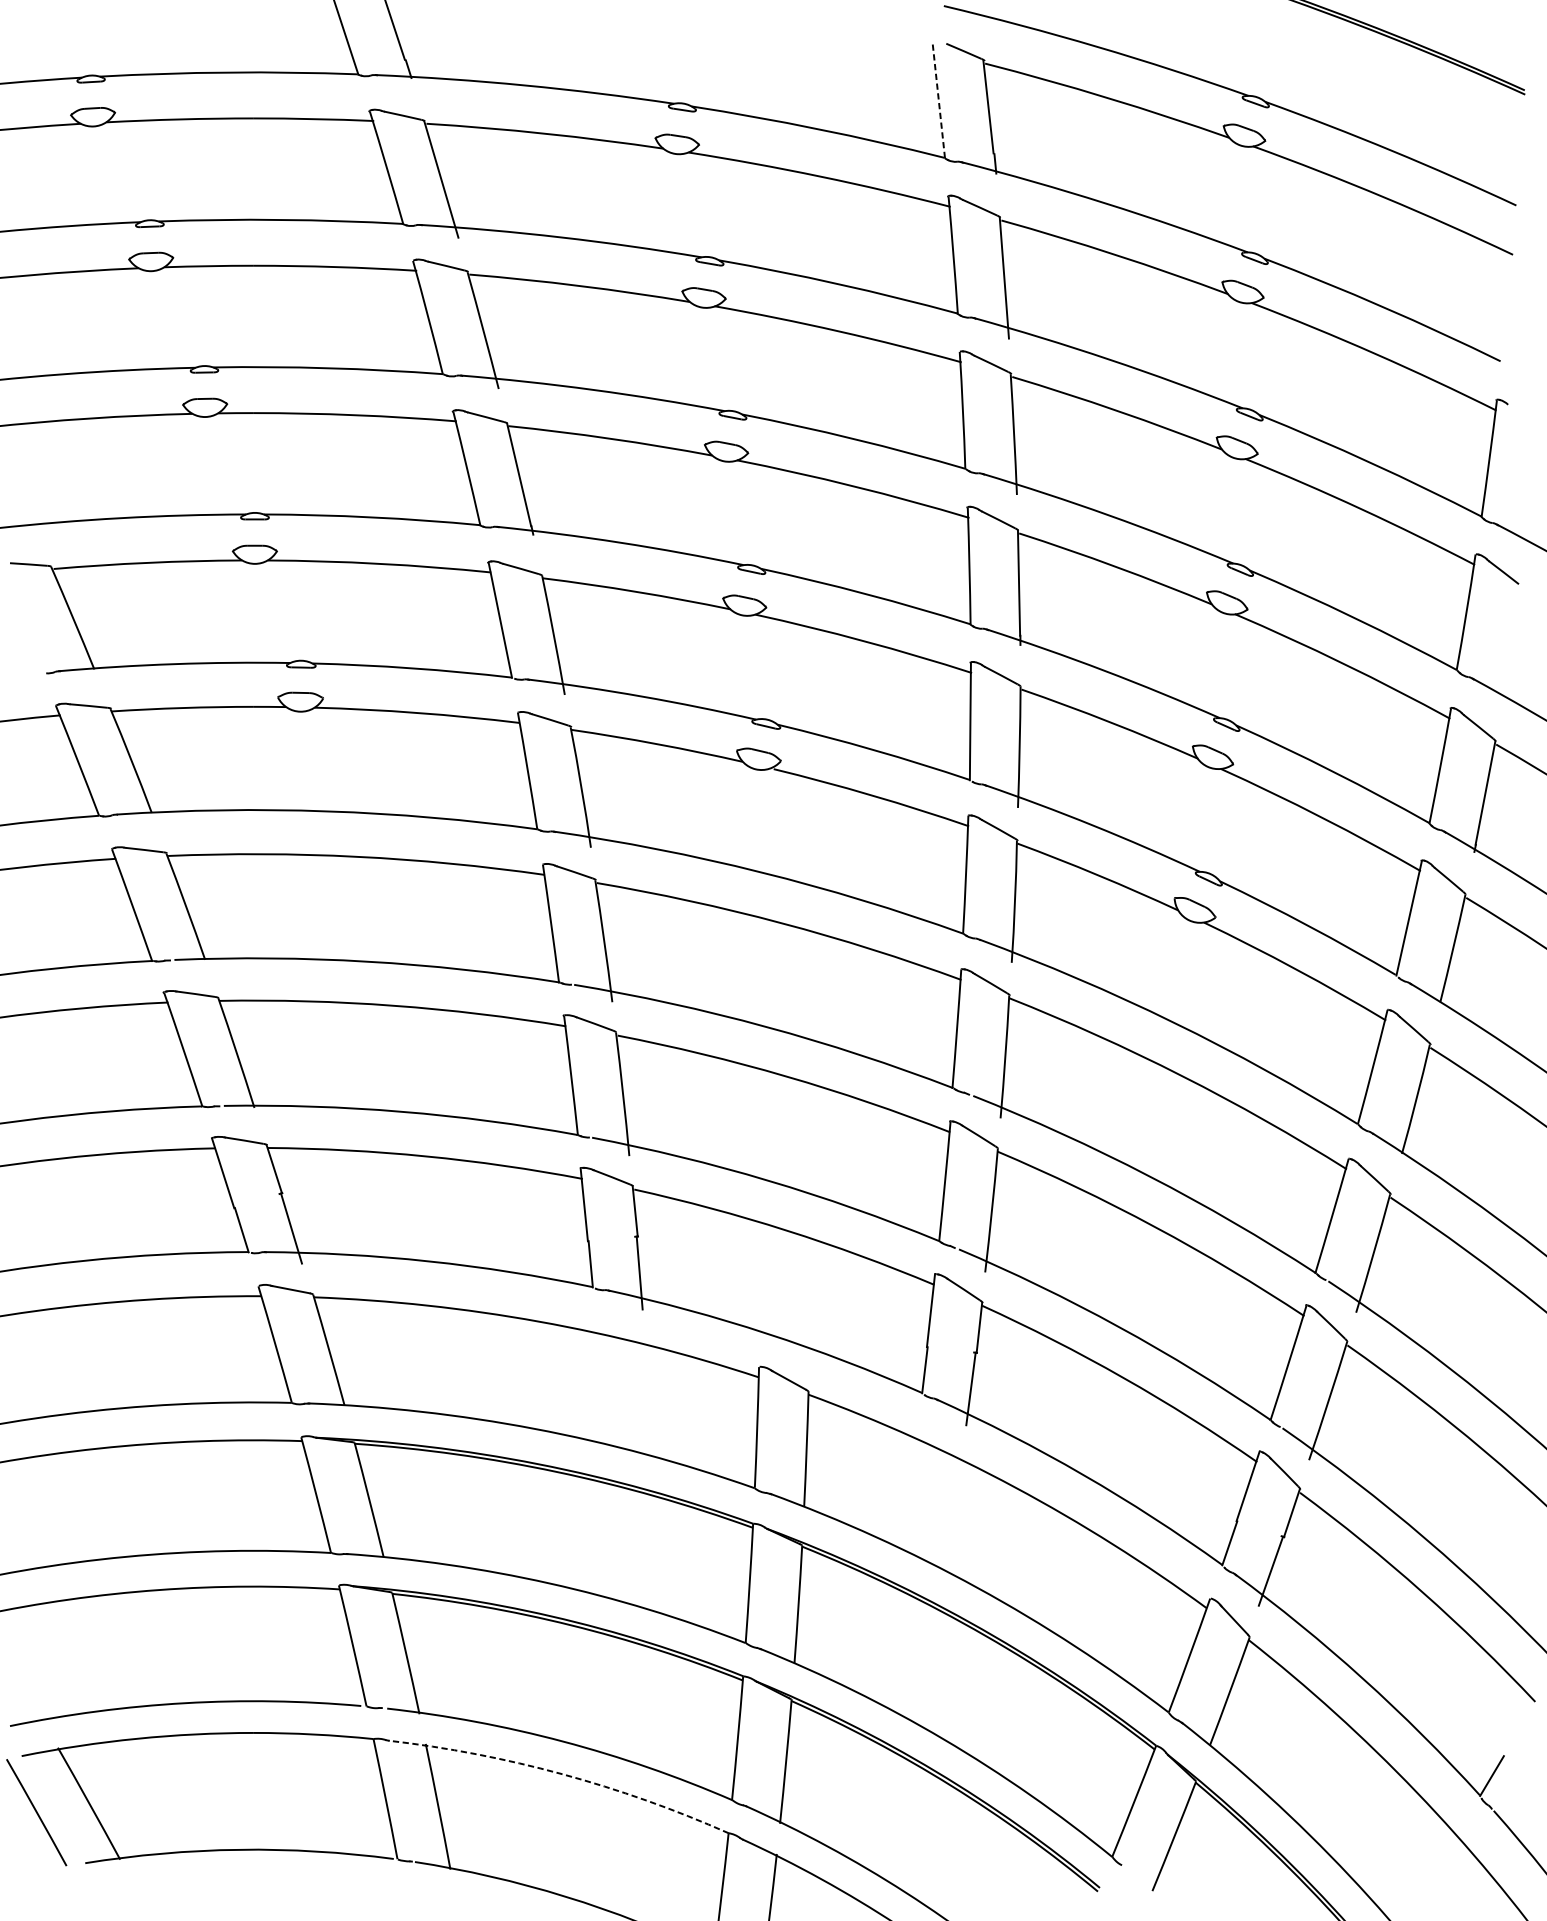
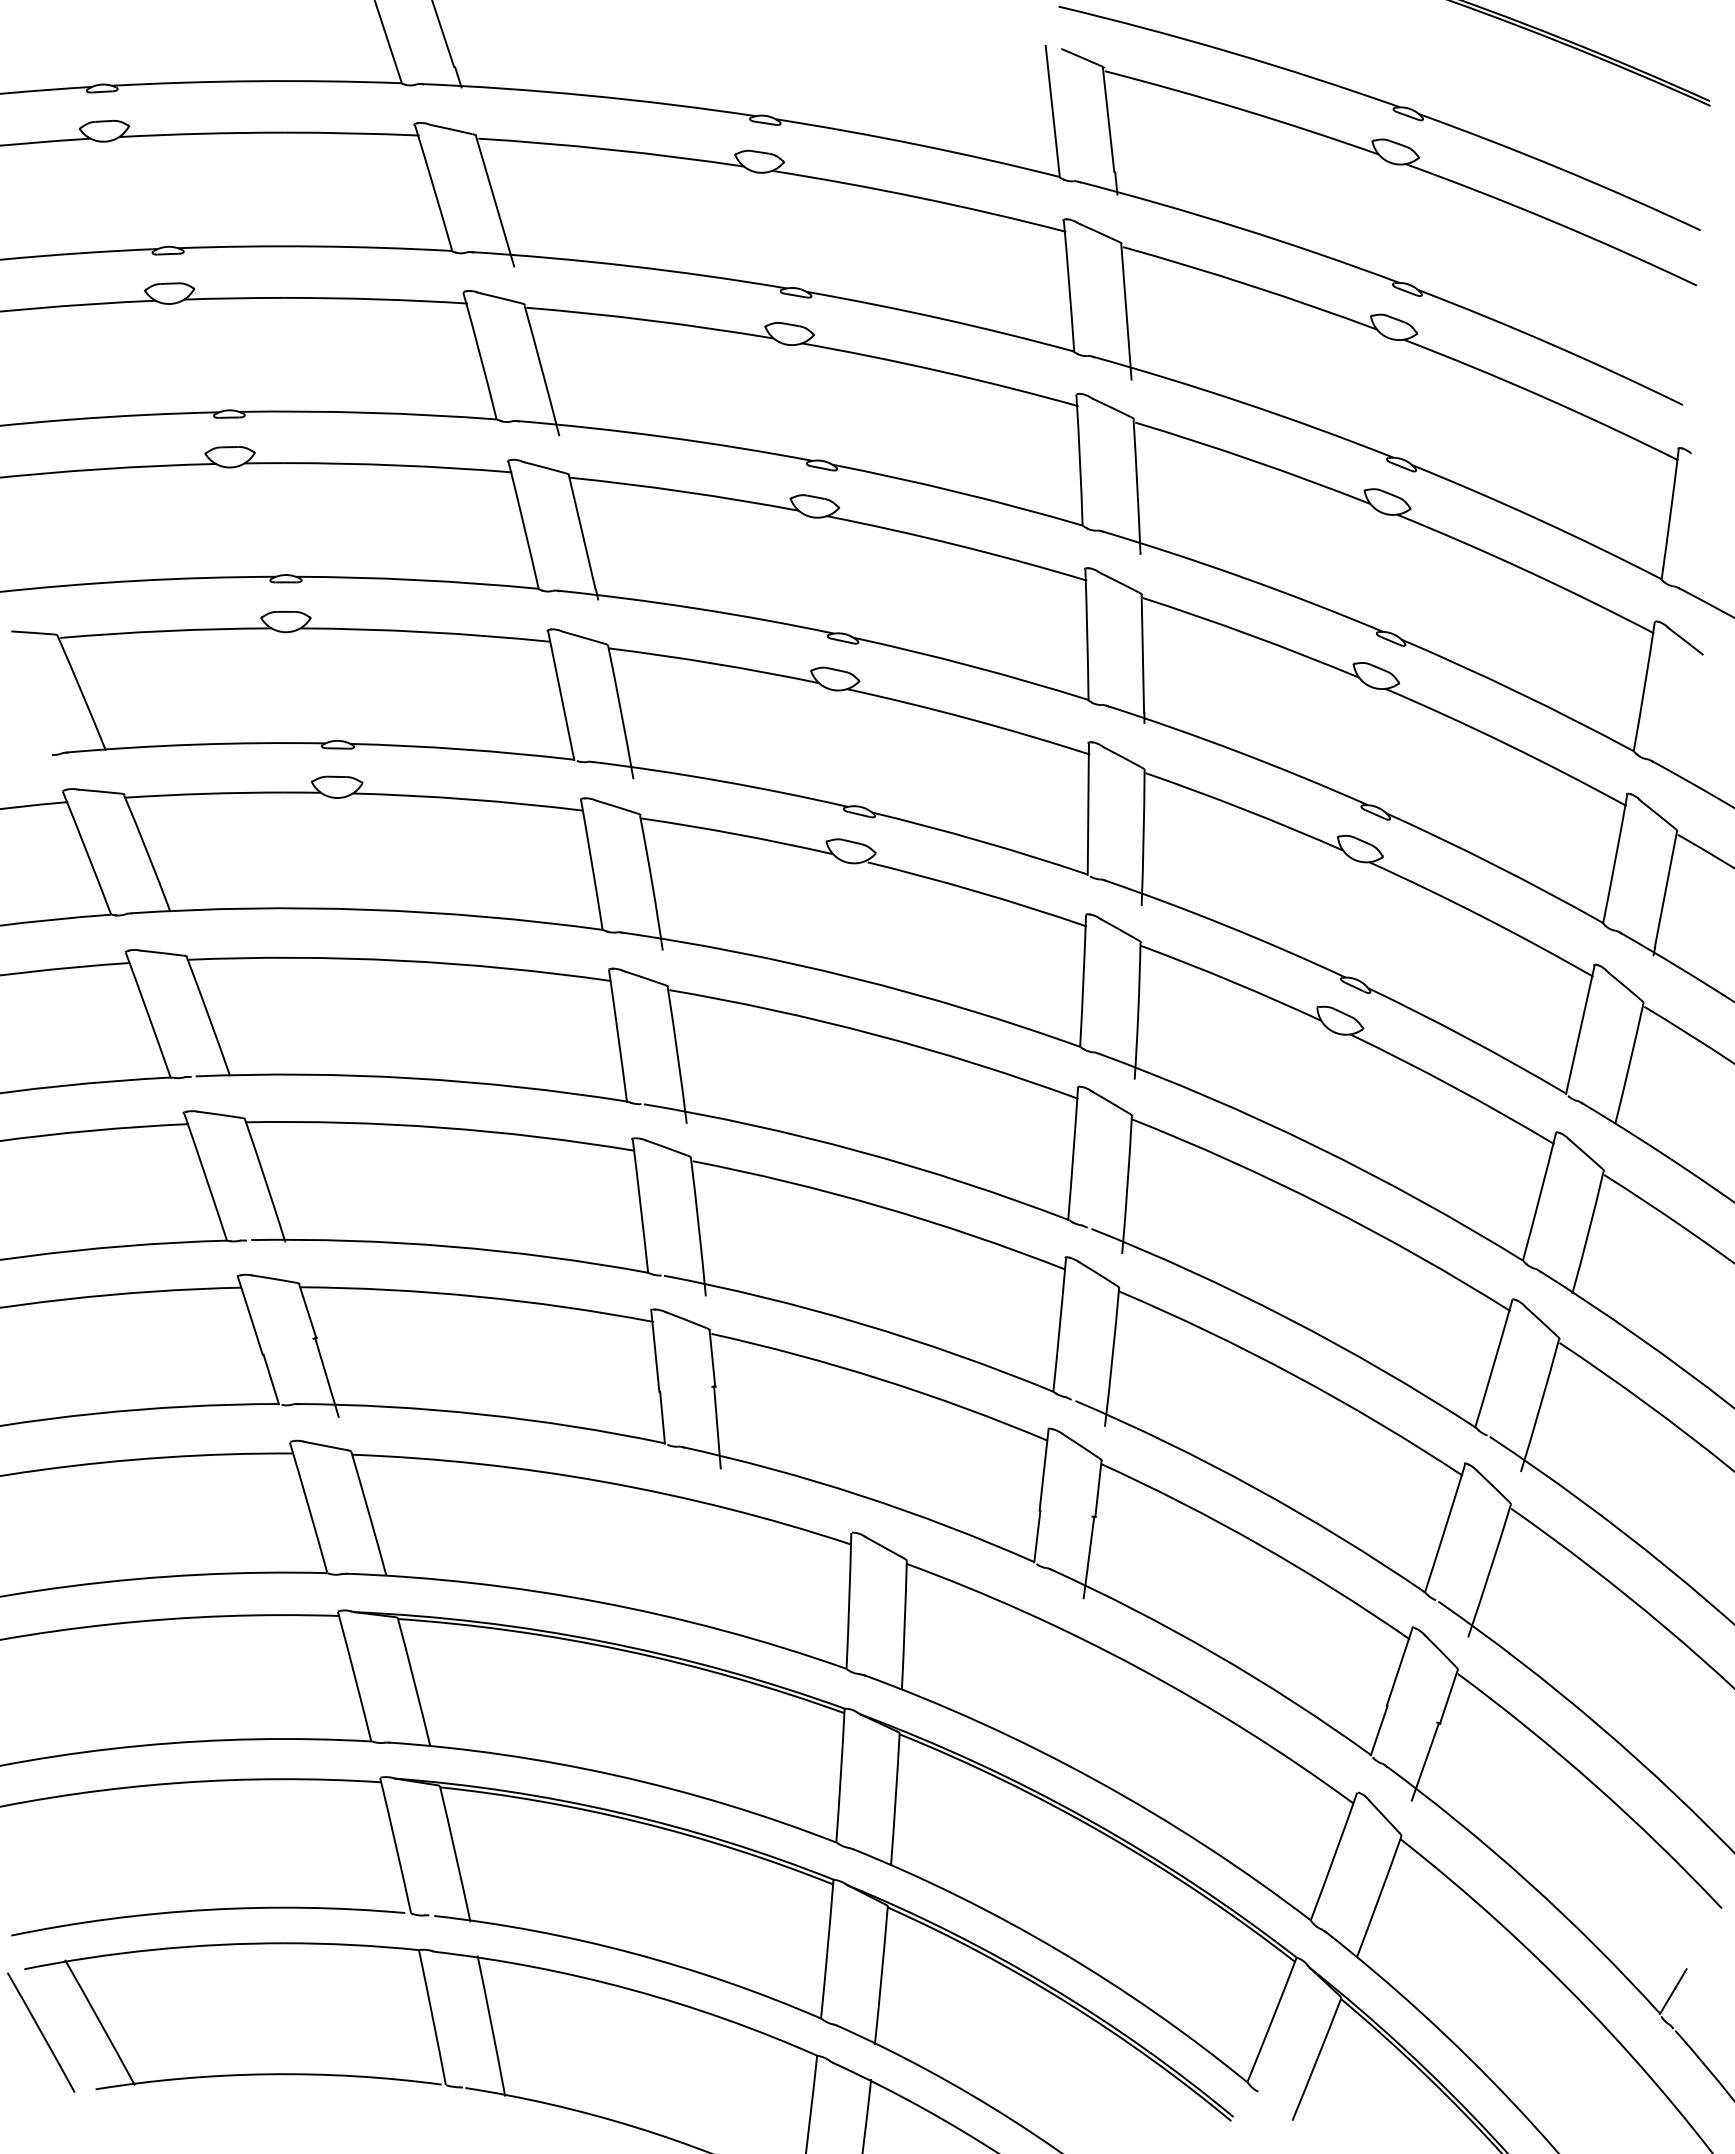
line: (938, 99) -> (1052, 111), dashed -> solid
arc: (562, 1774) -> (630, 1989), dashed -> solid

